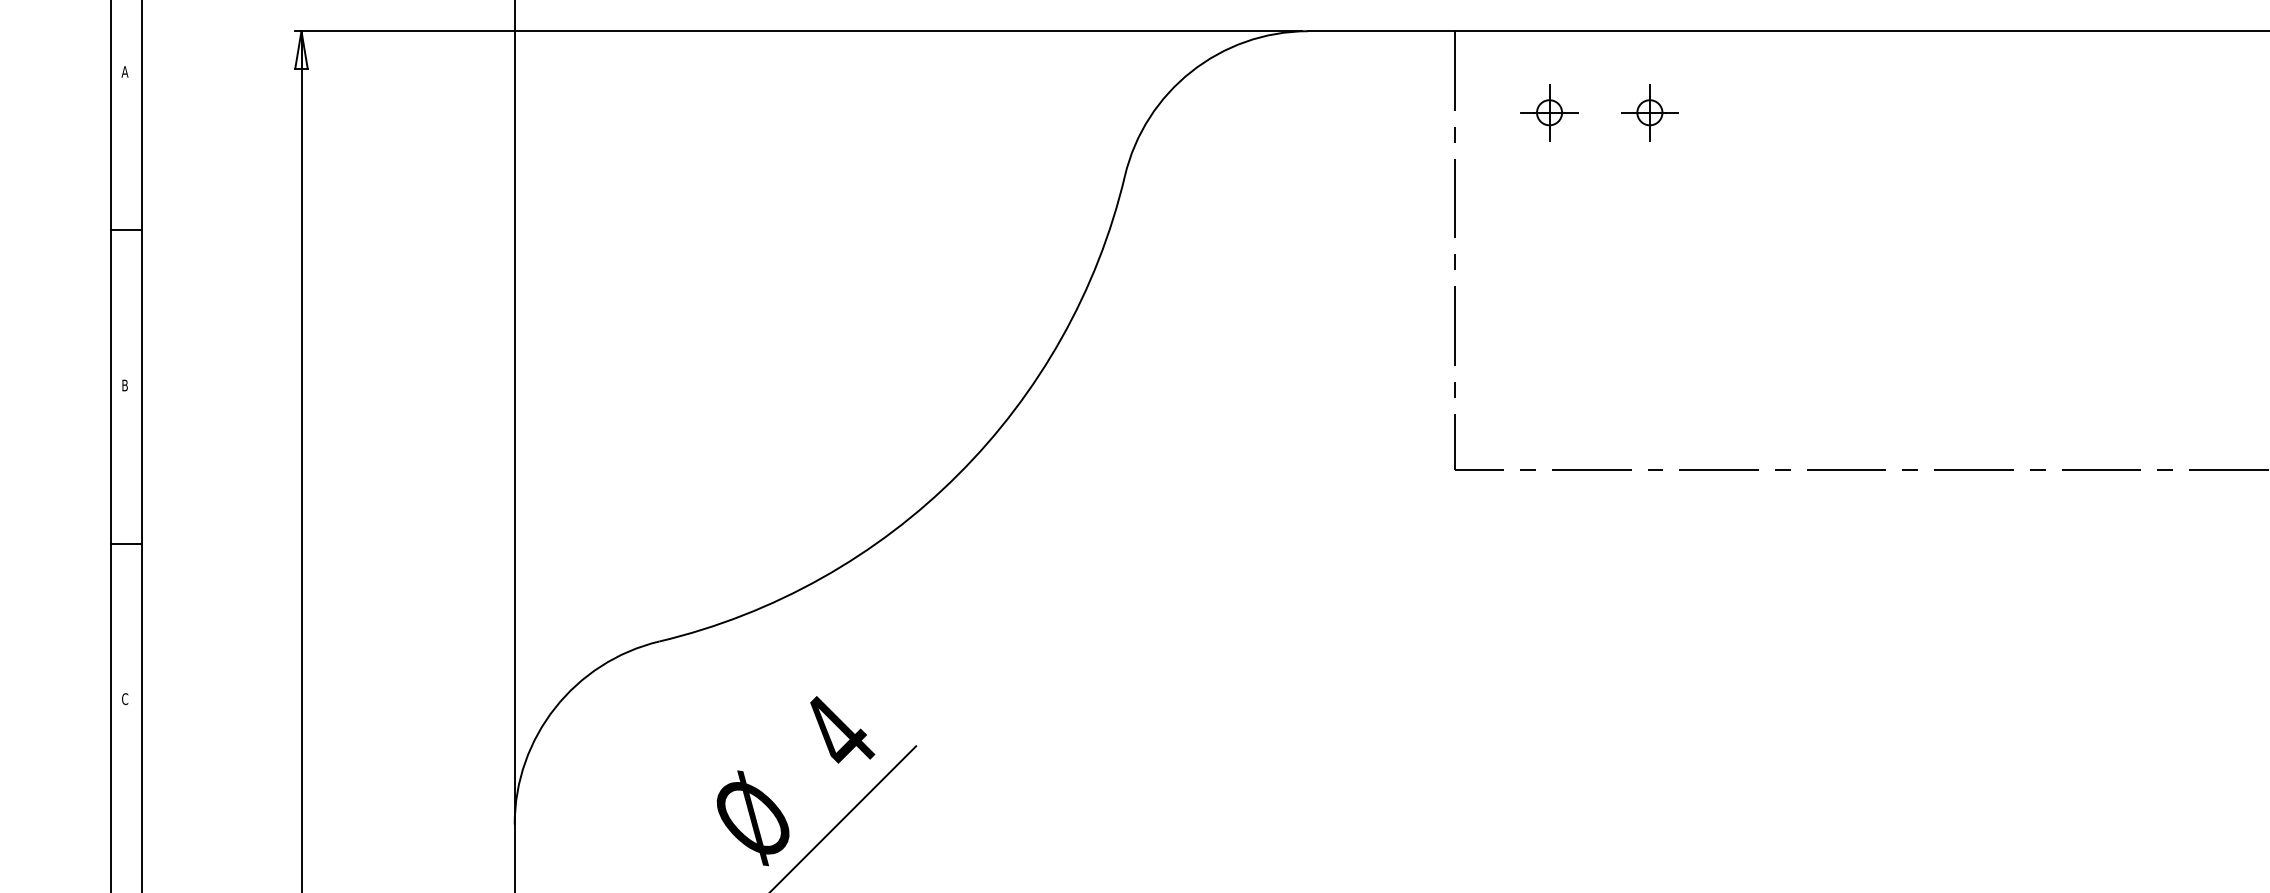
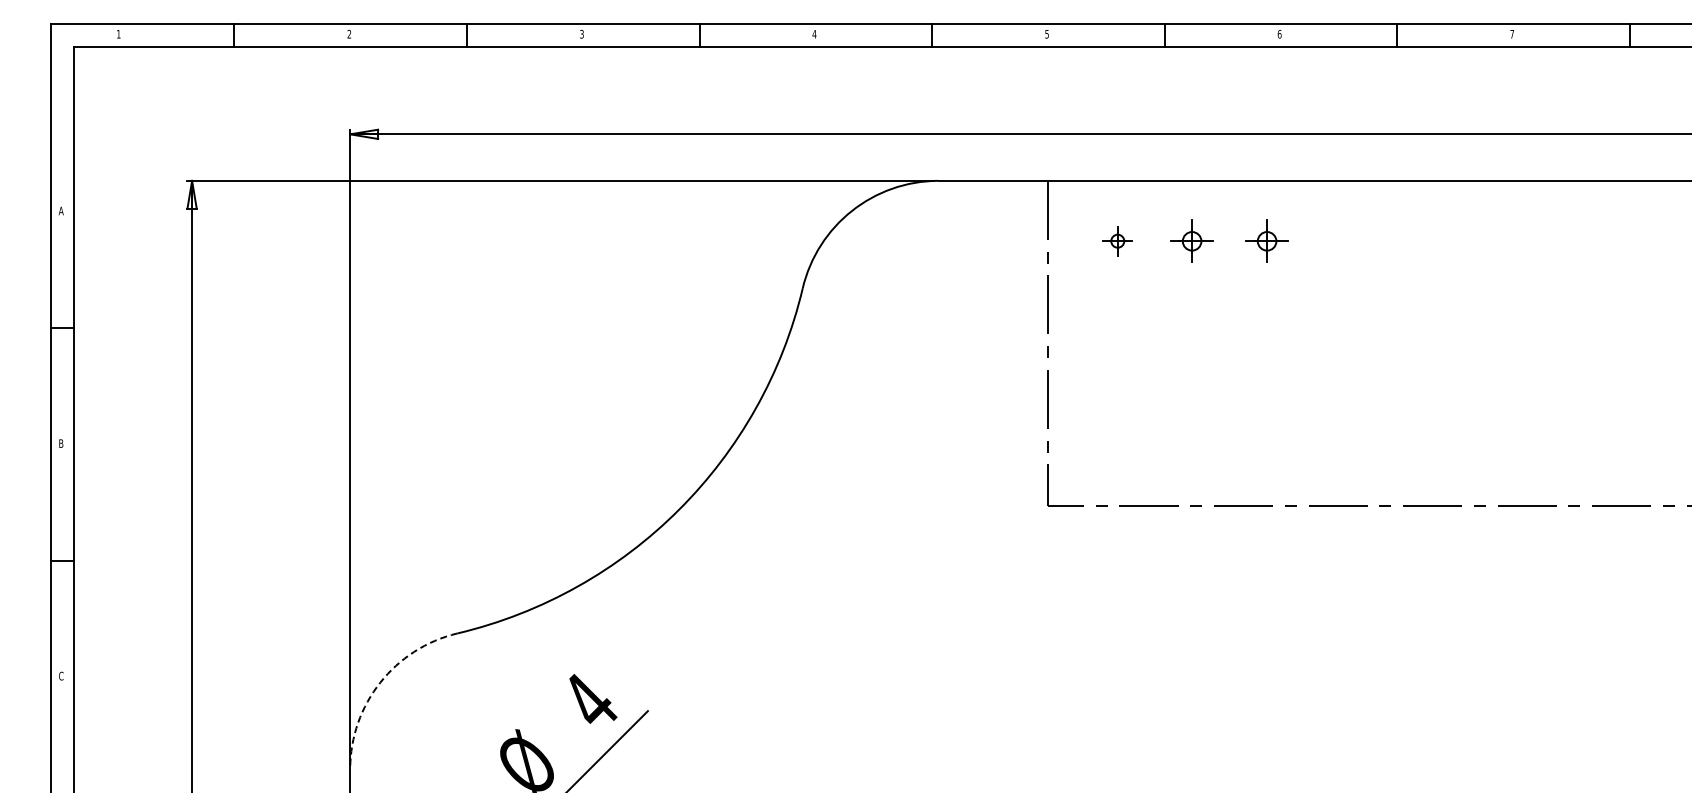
part: (1549, 111) -> (1117, 240), size x0.7
part: (1750, 111) -> (1266, 240), added
arc: (555, 707) -> (380, 682), solid -> dashed

